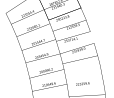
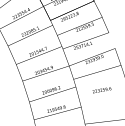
text: (82, 83) -> (101, 89), moved

